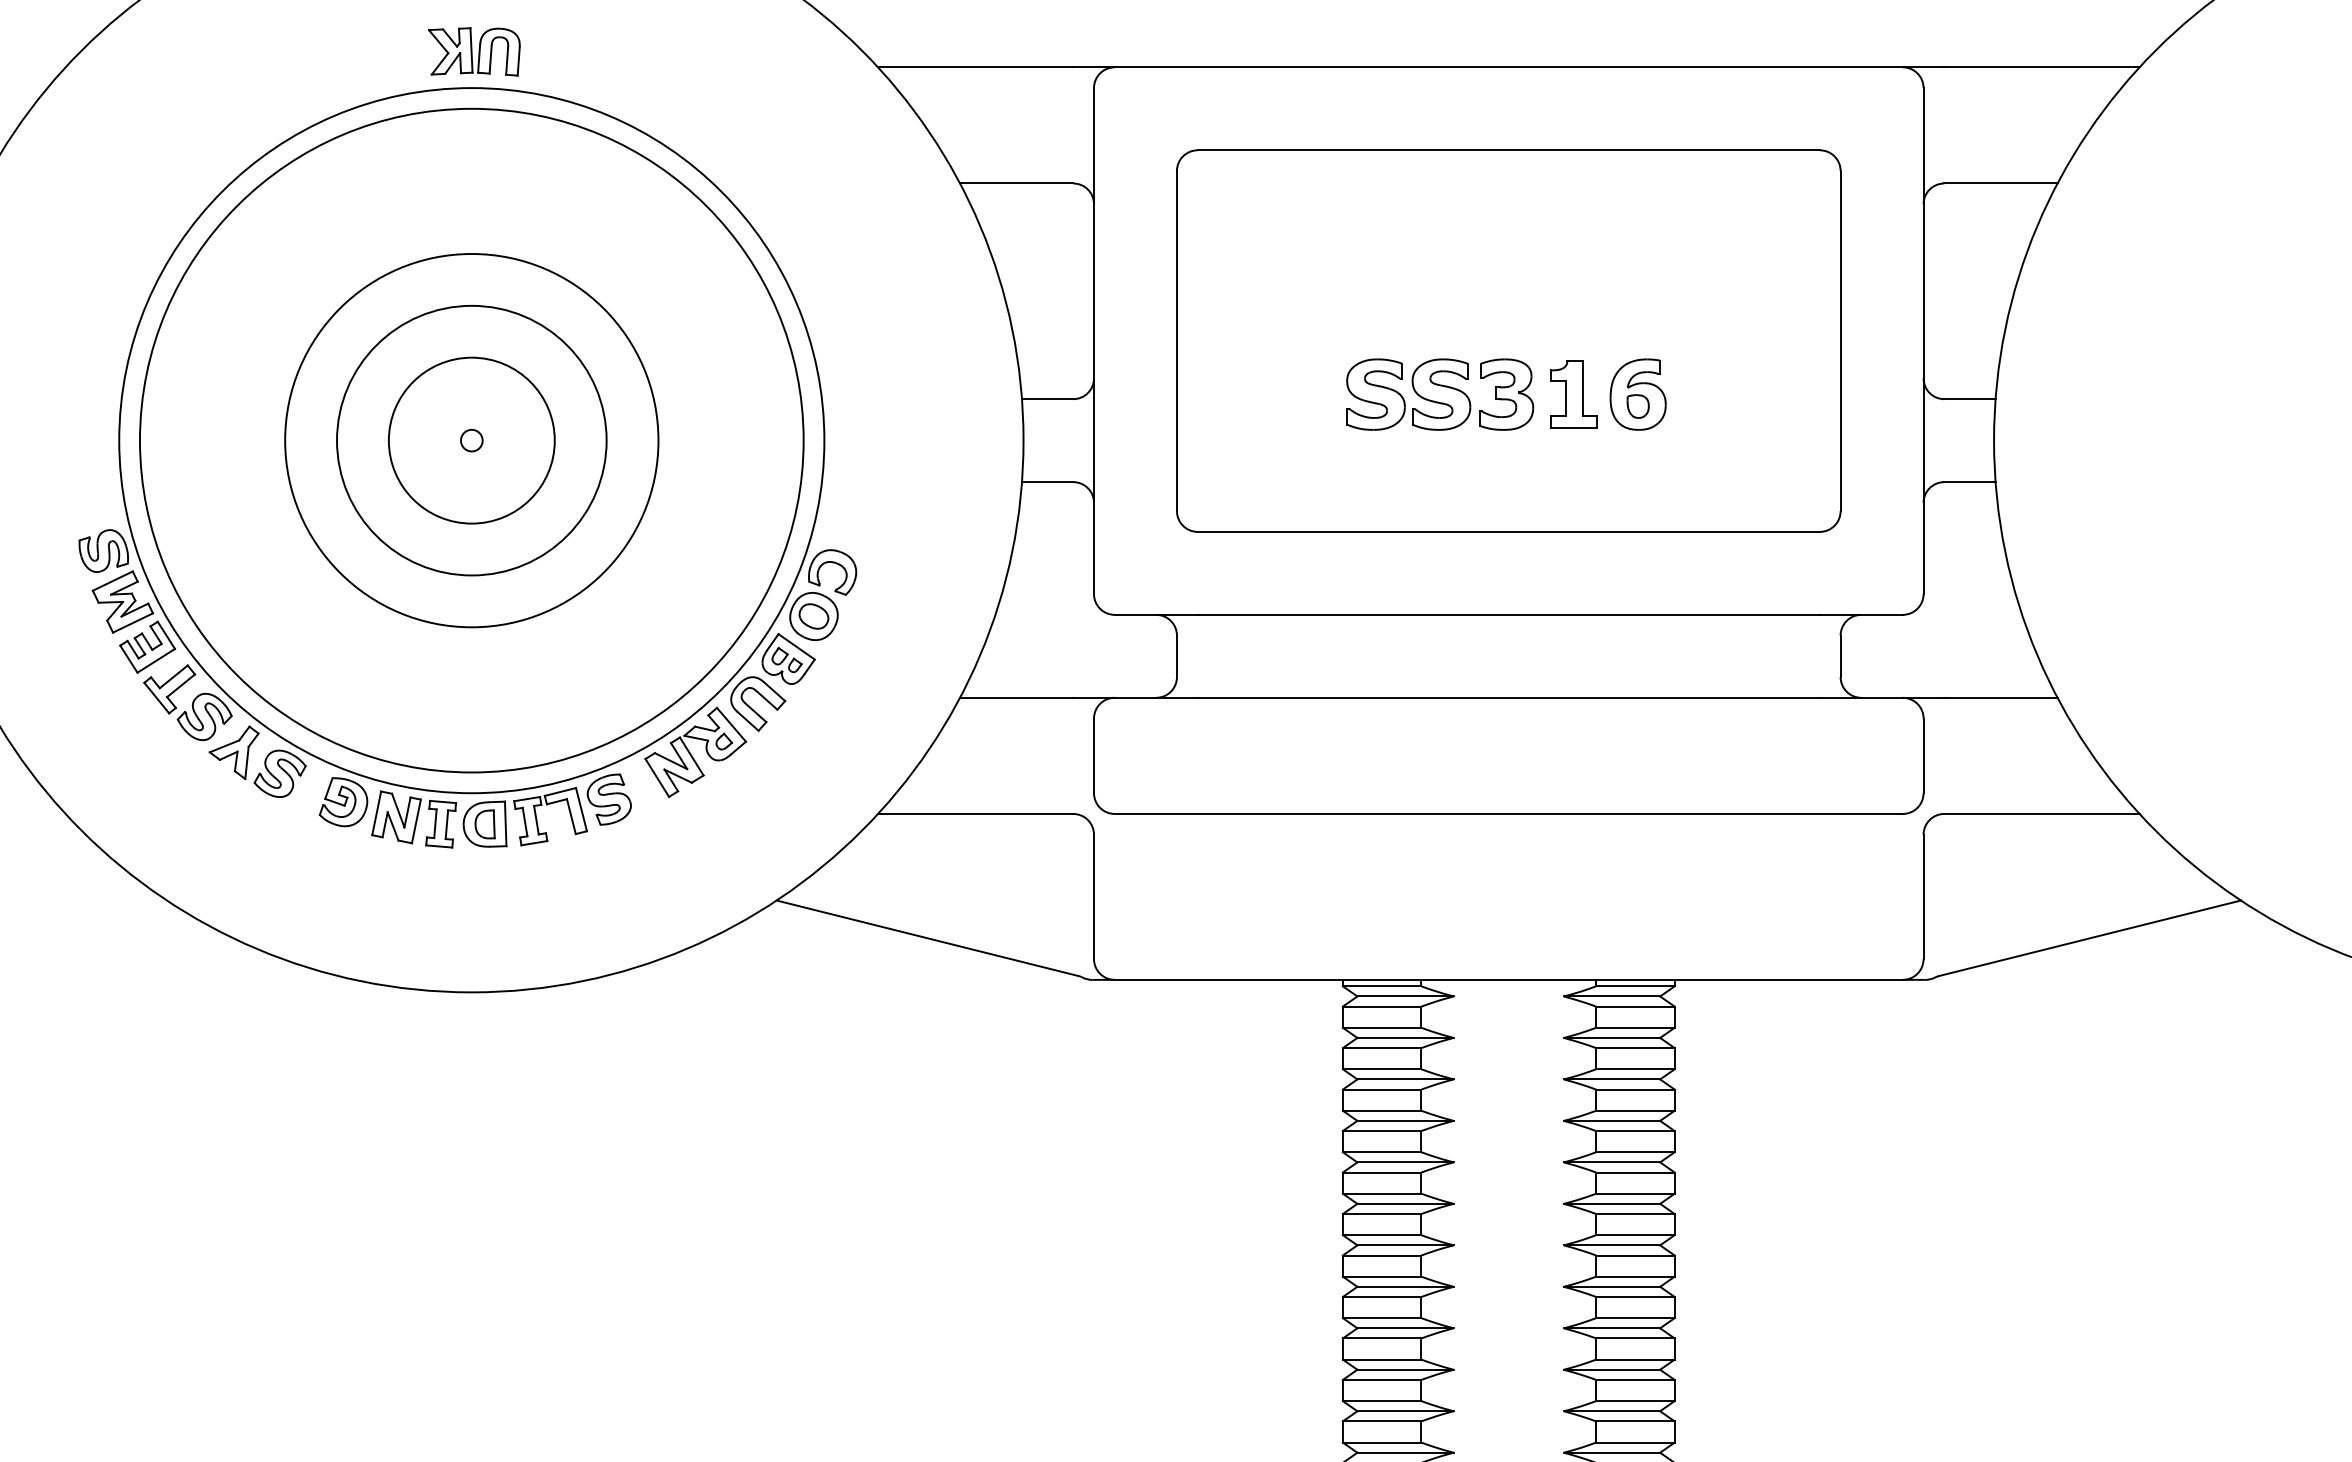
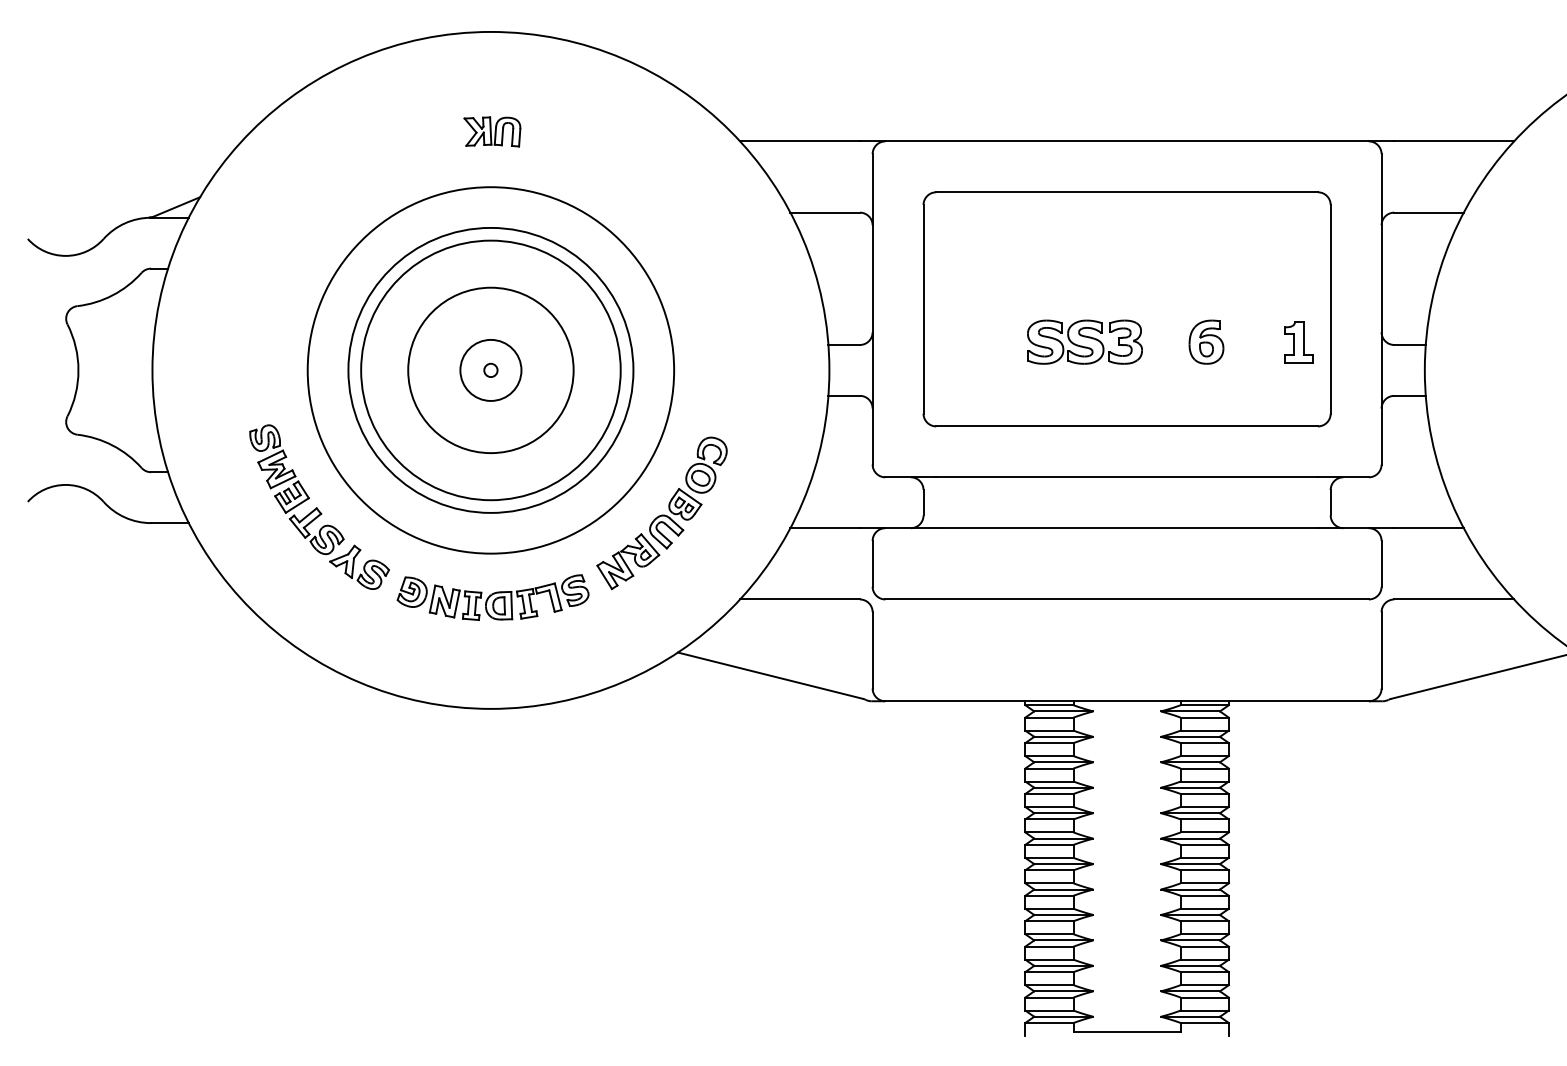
part: (1572, 395) -> (1298, 342), moved
circle: (471, 439) -> (490, 369), size x1.6
circle: (471, 440) -> (490, 370), size x0.6
circle: (471, 440) -> (490, 370), size x0.6
circle: (471, 440) -> (490, 370), size x0.7

